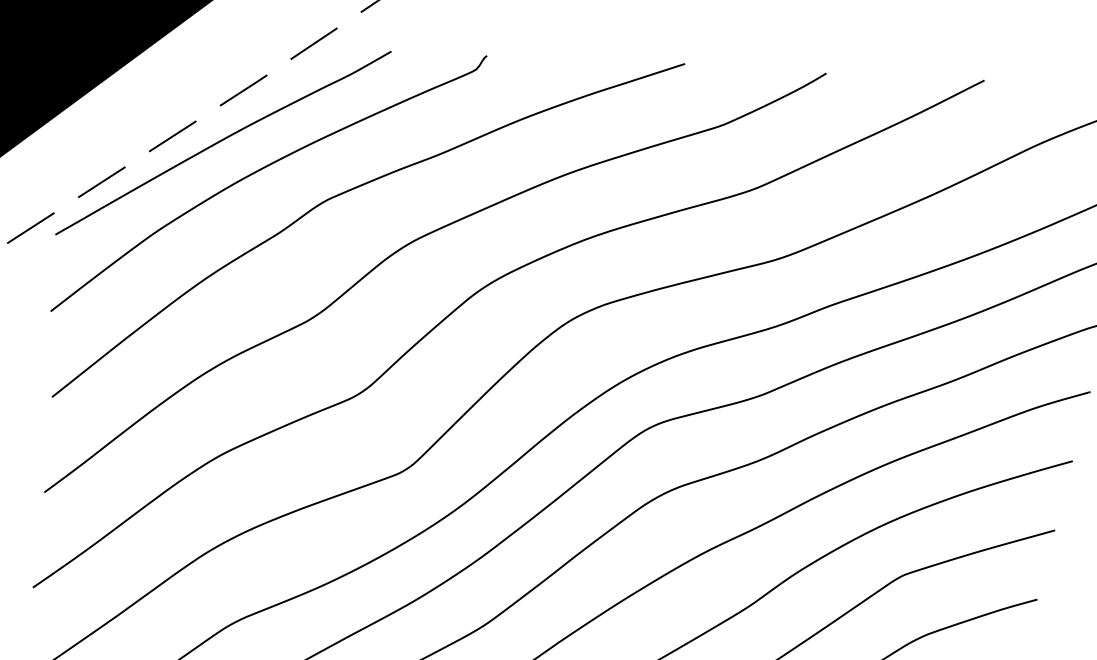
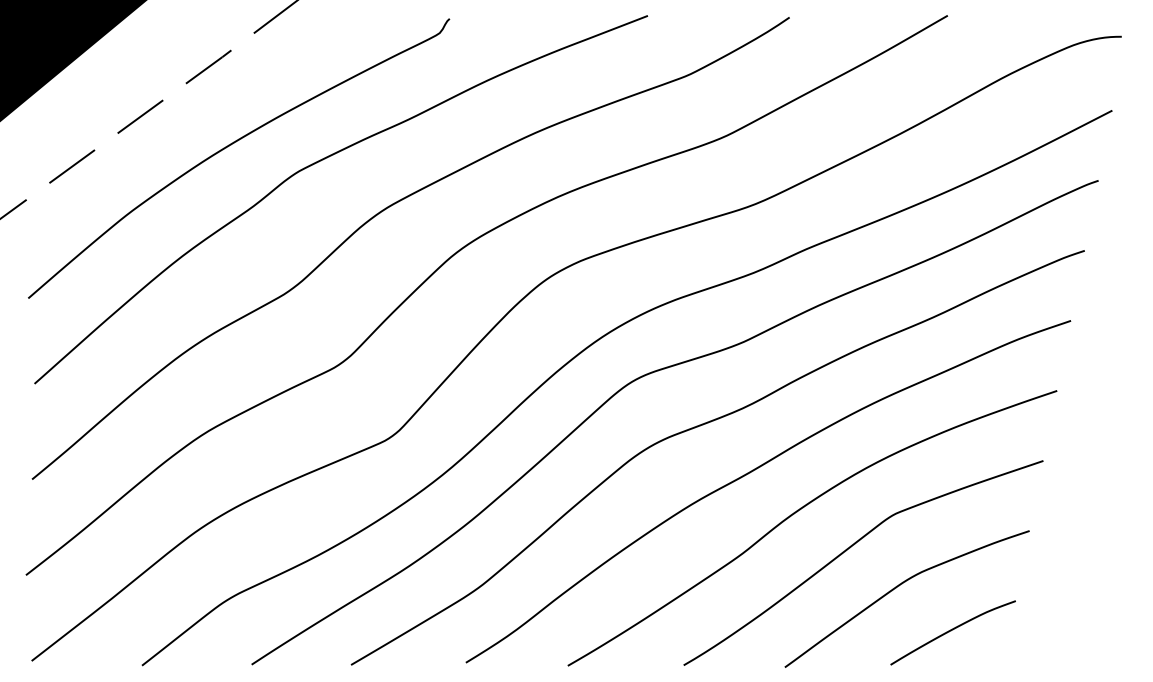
curve: (222, 140) -> (190, 118), removed

